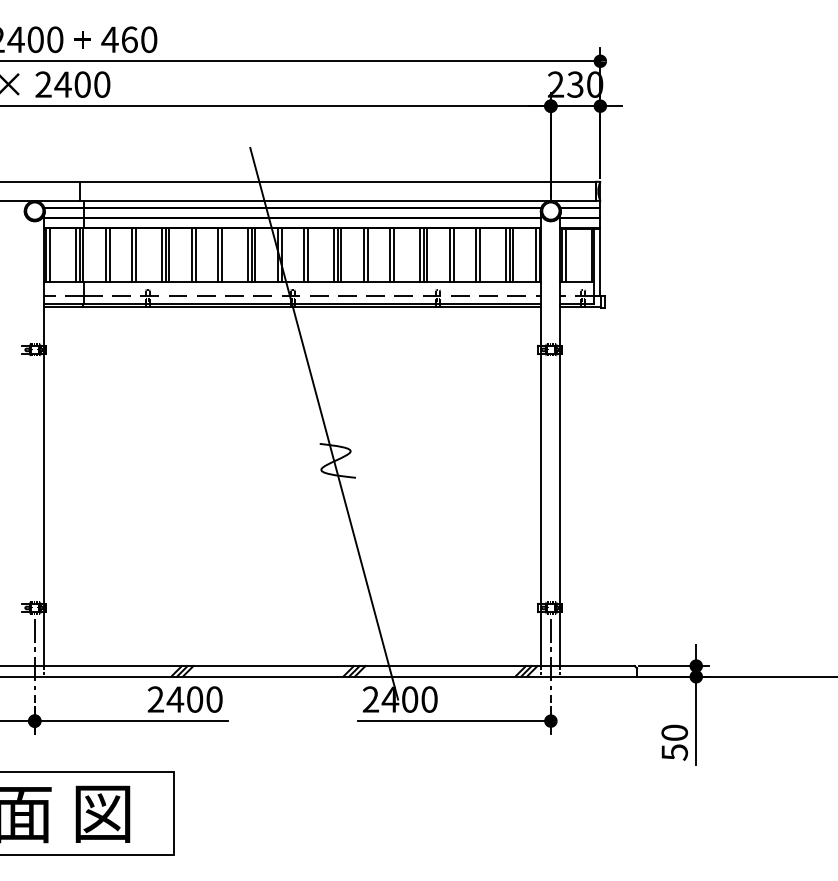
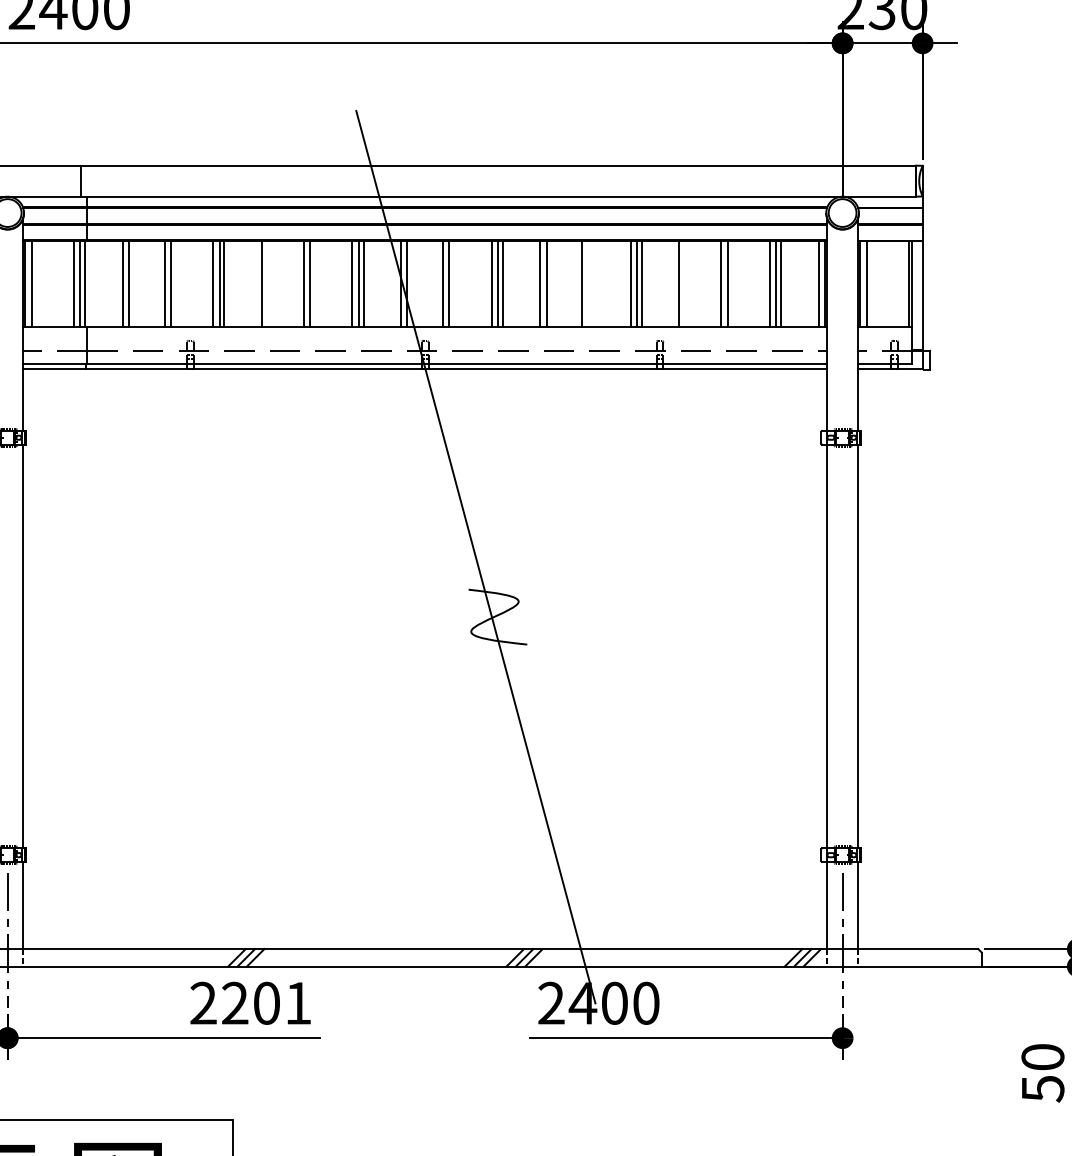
line: (195, 254) -> (267, 283), removed
line: (393, 254) -> (587, 283), removed
line: (453, 254) -> (685, 283), removed
text: (194, 699) -> (266, 1003), 2400 -> 2201

